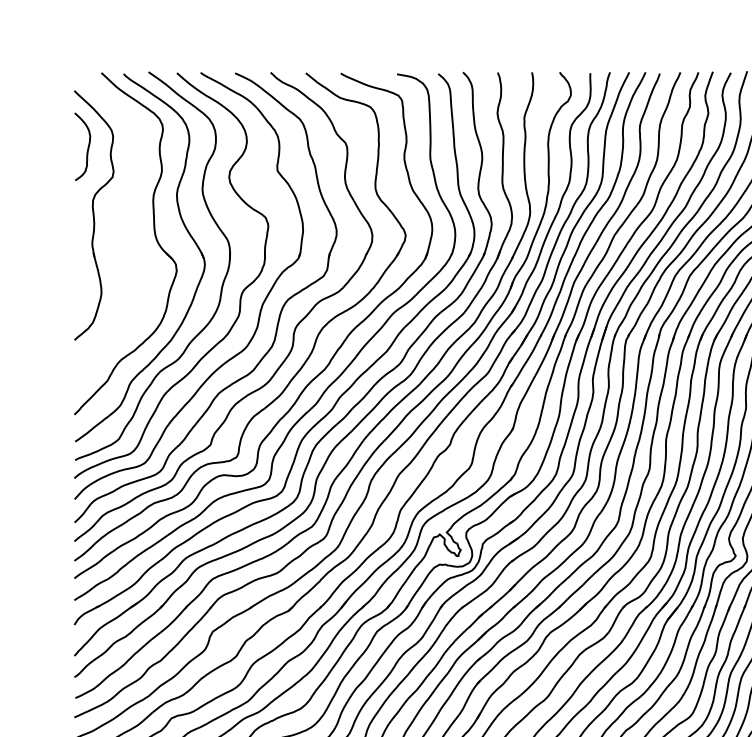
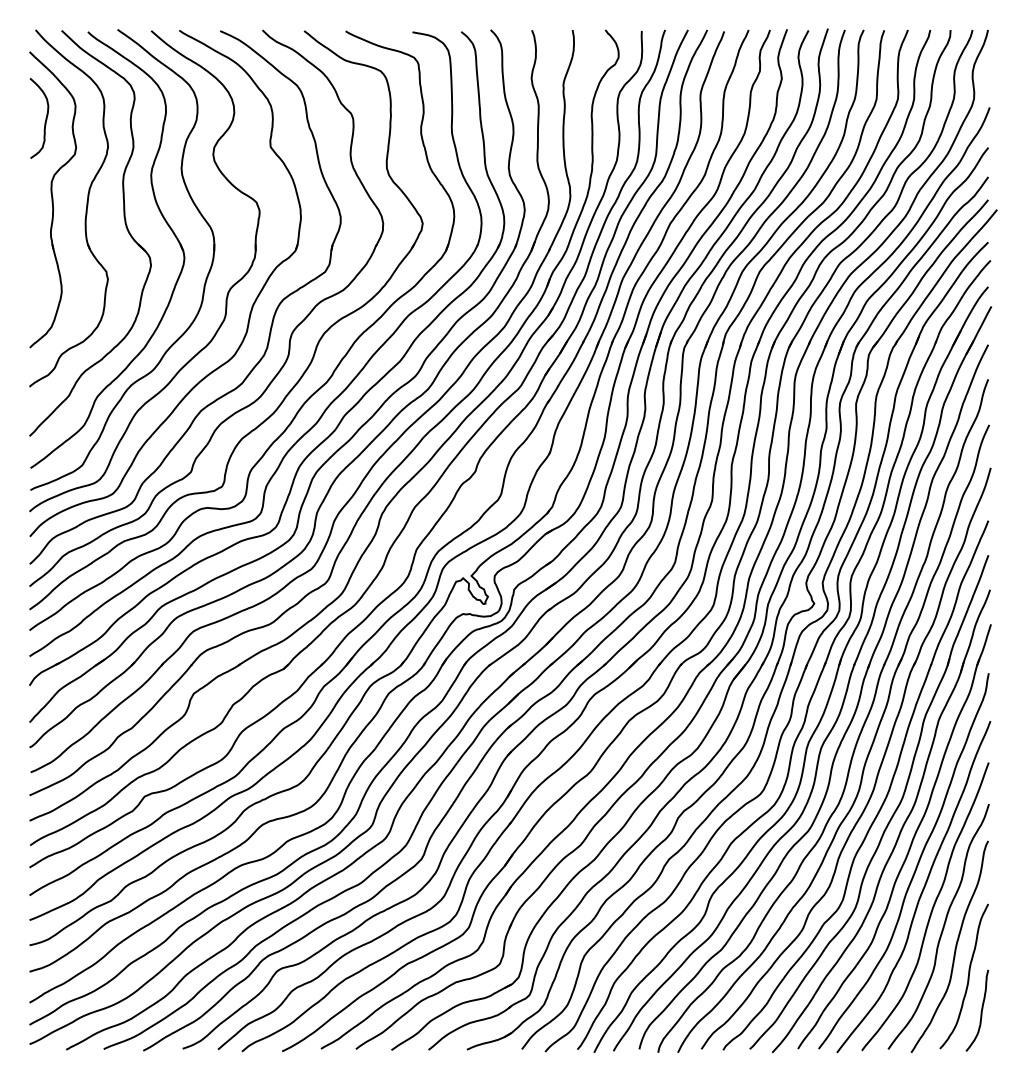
part: (121, 224) -> (85, 210), added

